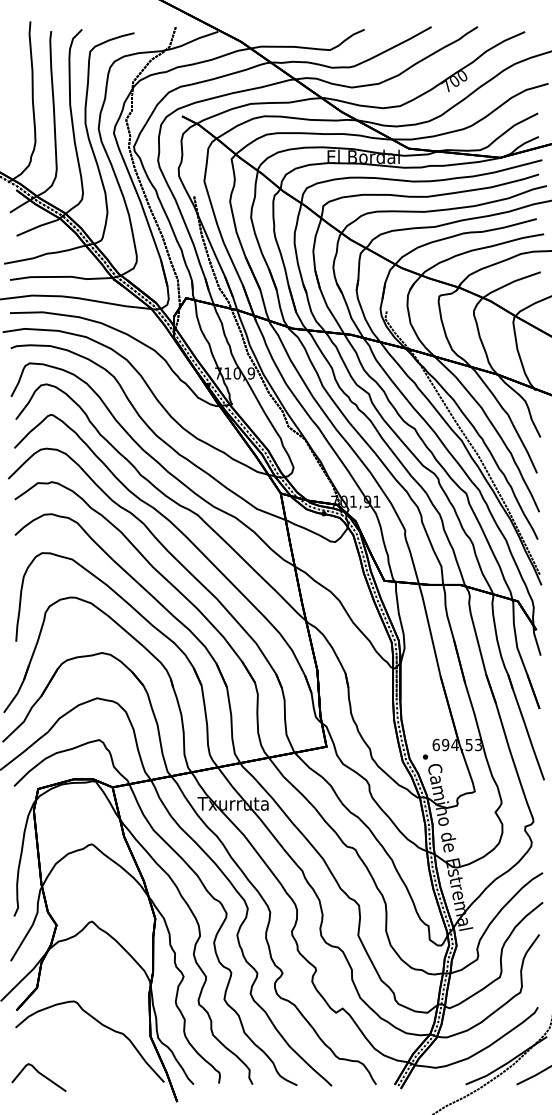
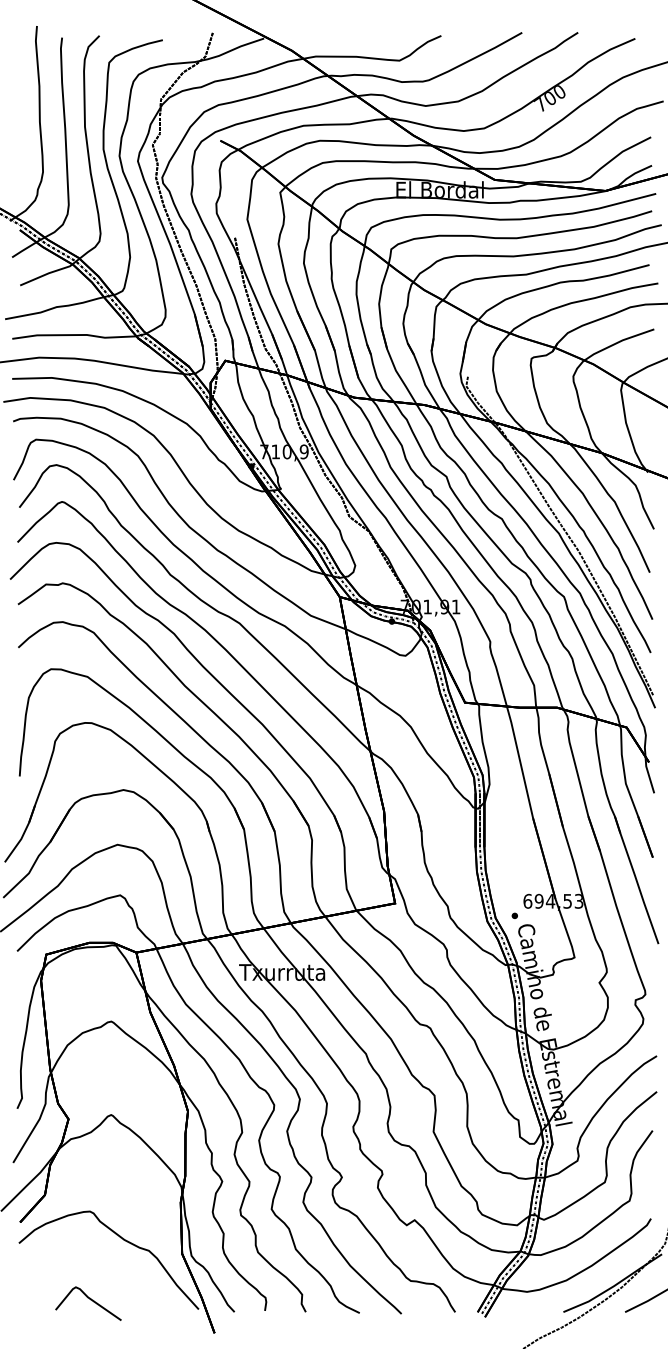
curve: (39, 1074) -> (89, 1299), moved

